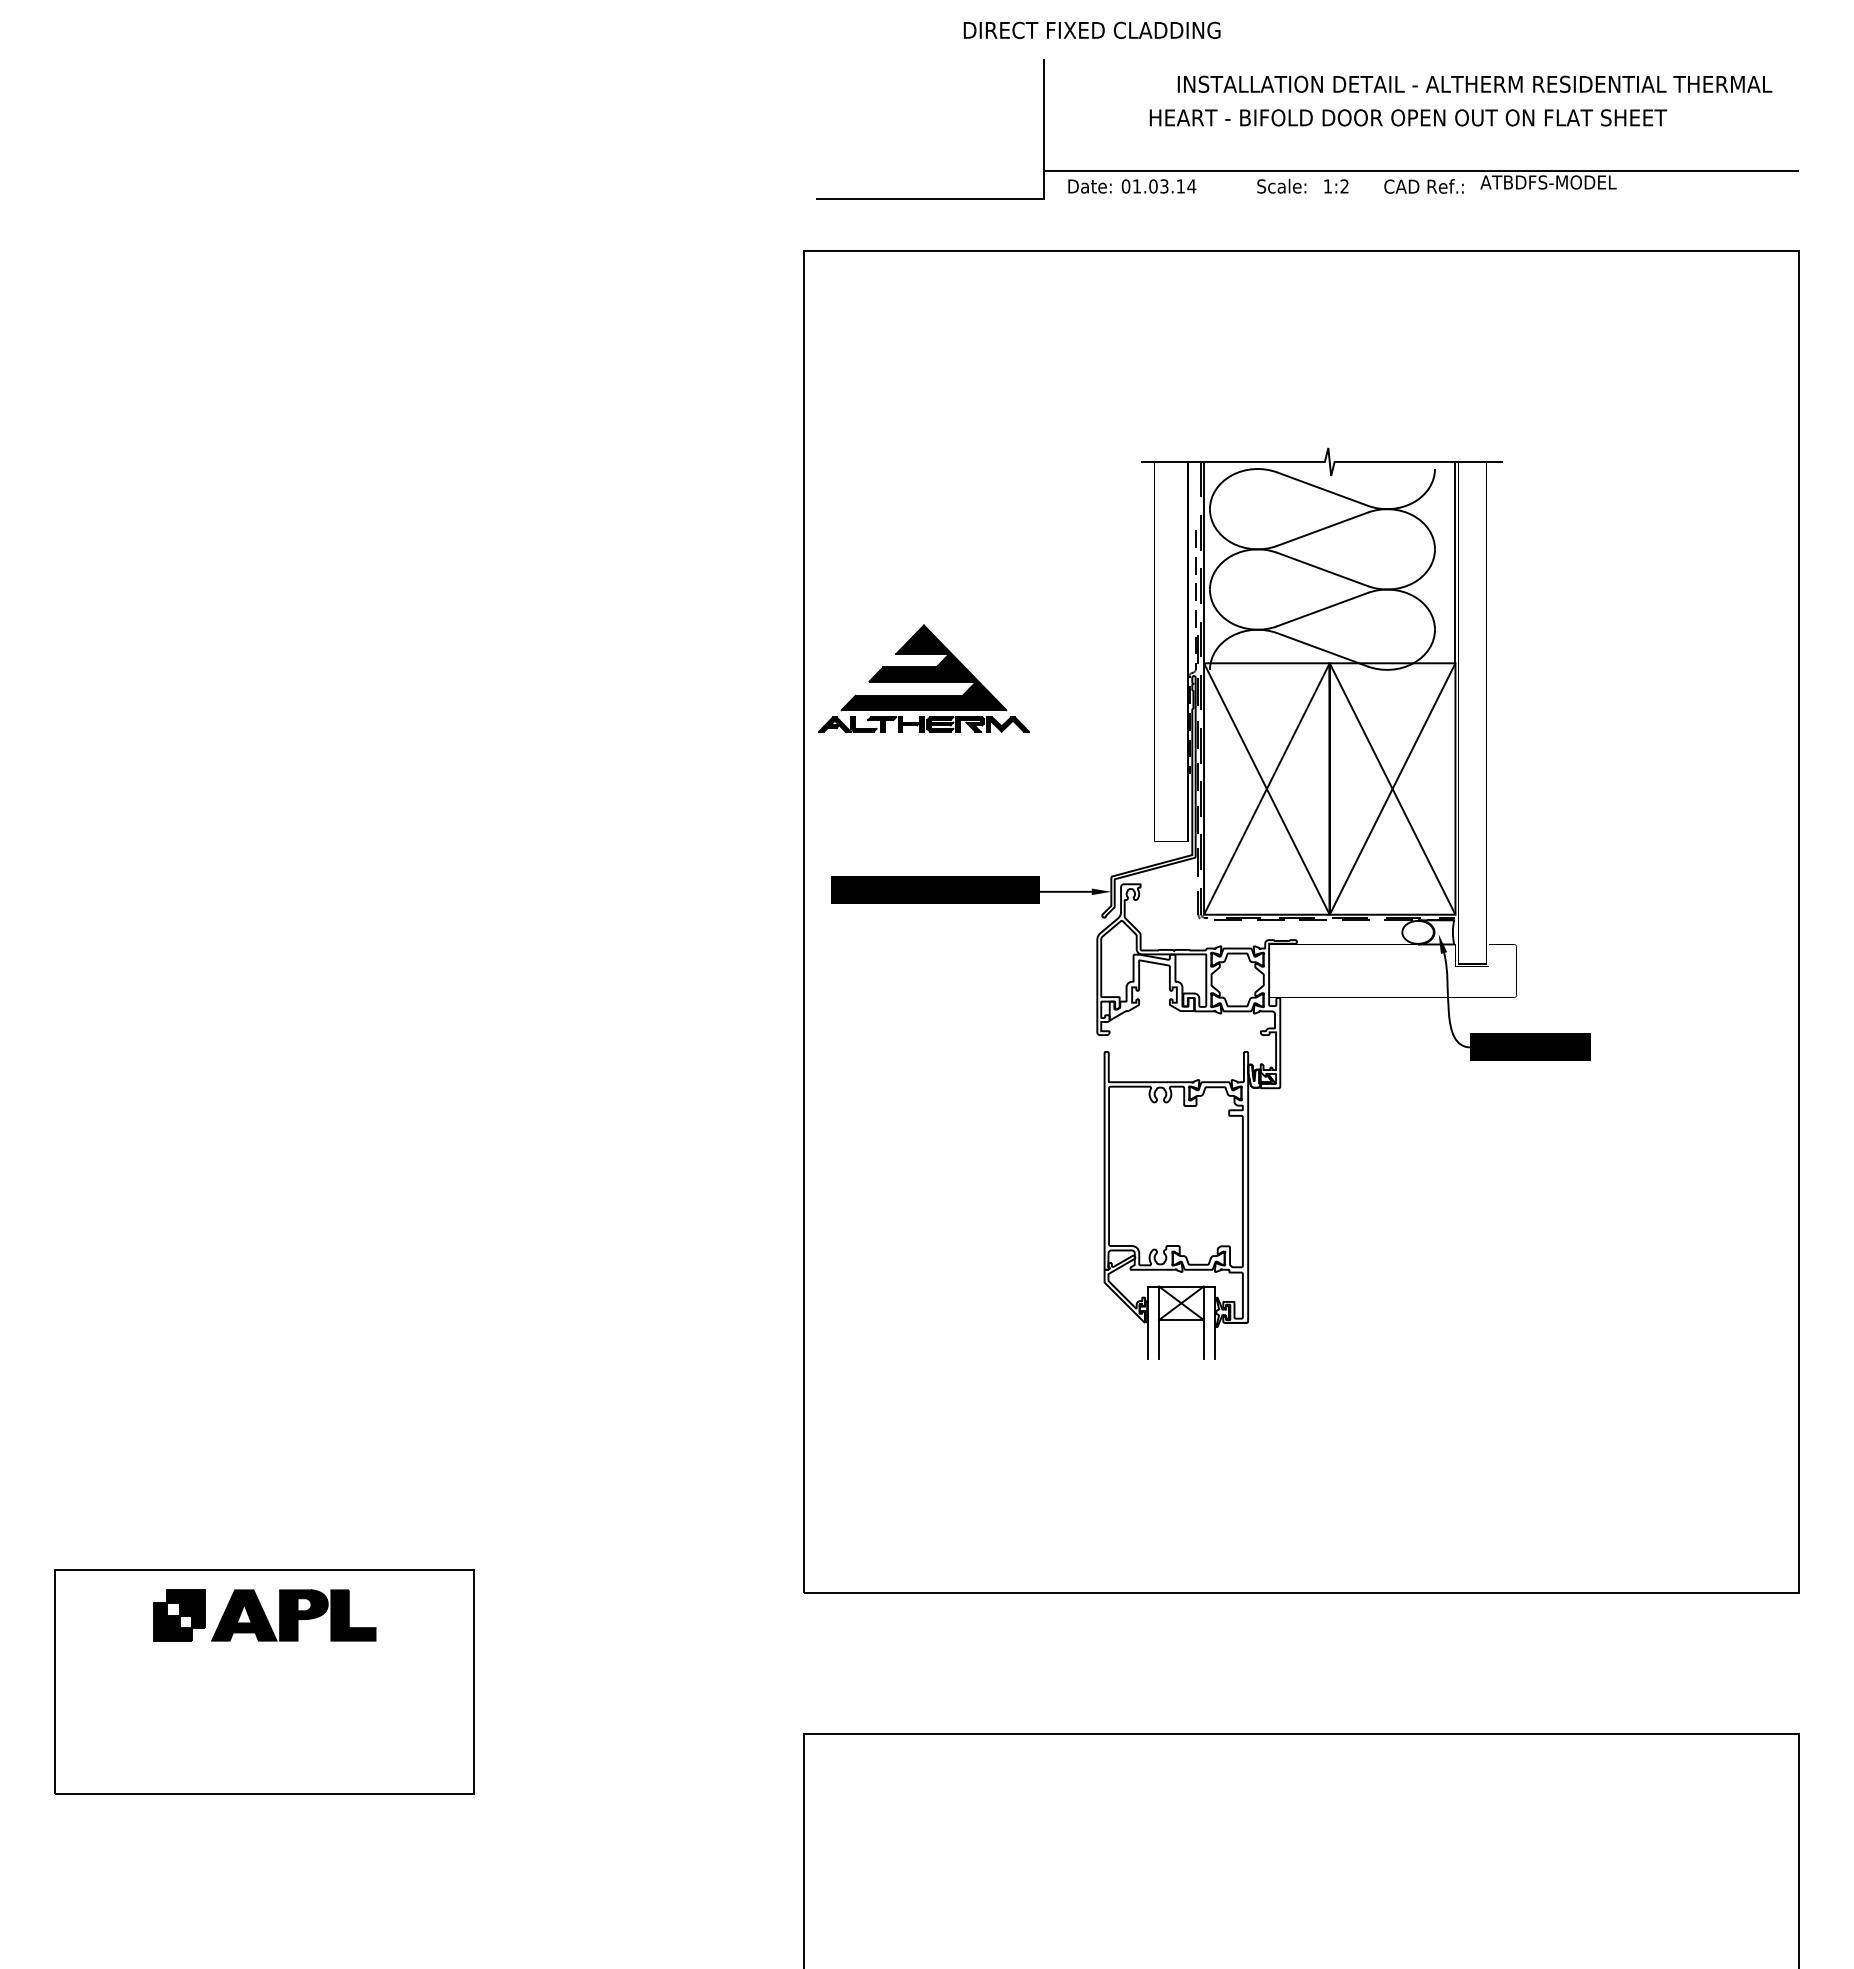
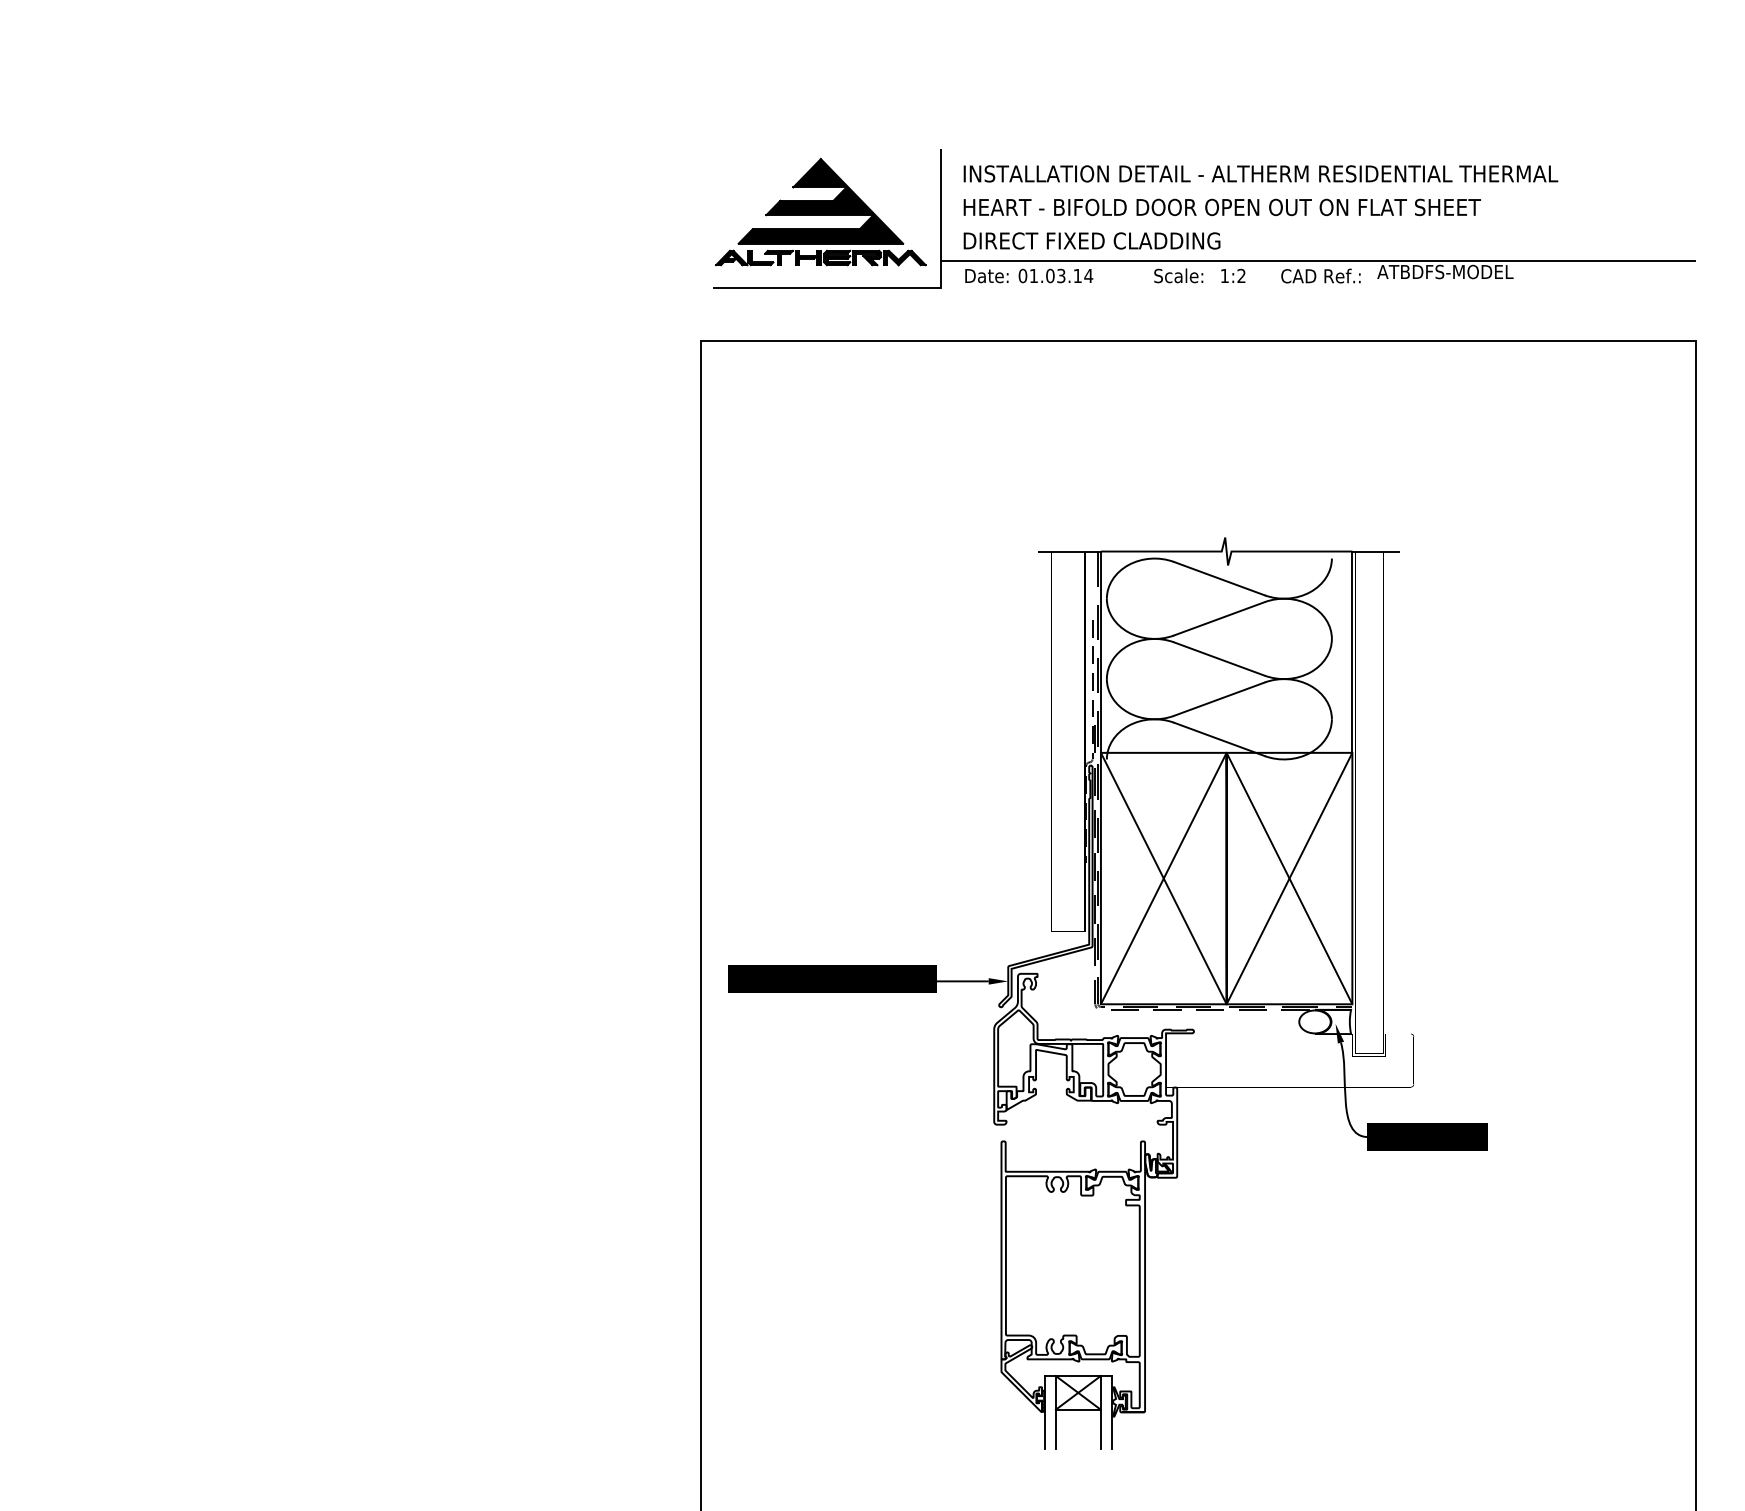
text: (1091, 29) -> (1091, 240), moved
text: (1474, 83) -> (1260, 173), moved
text: (1408, 117) -> (1222, 207), moved
part: (923, 678) -> (820, 212), moved

